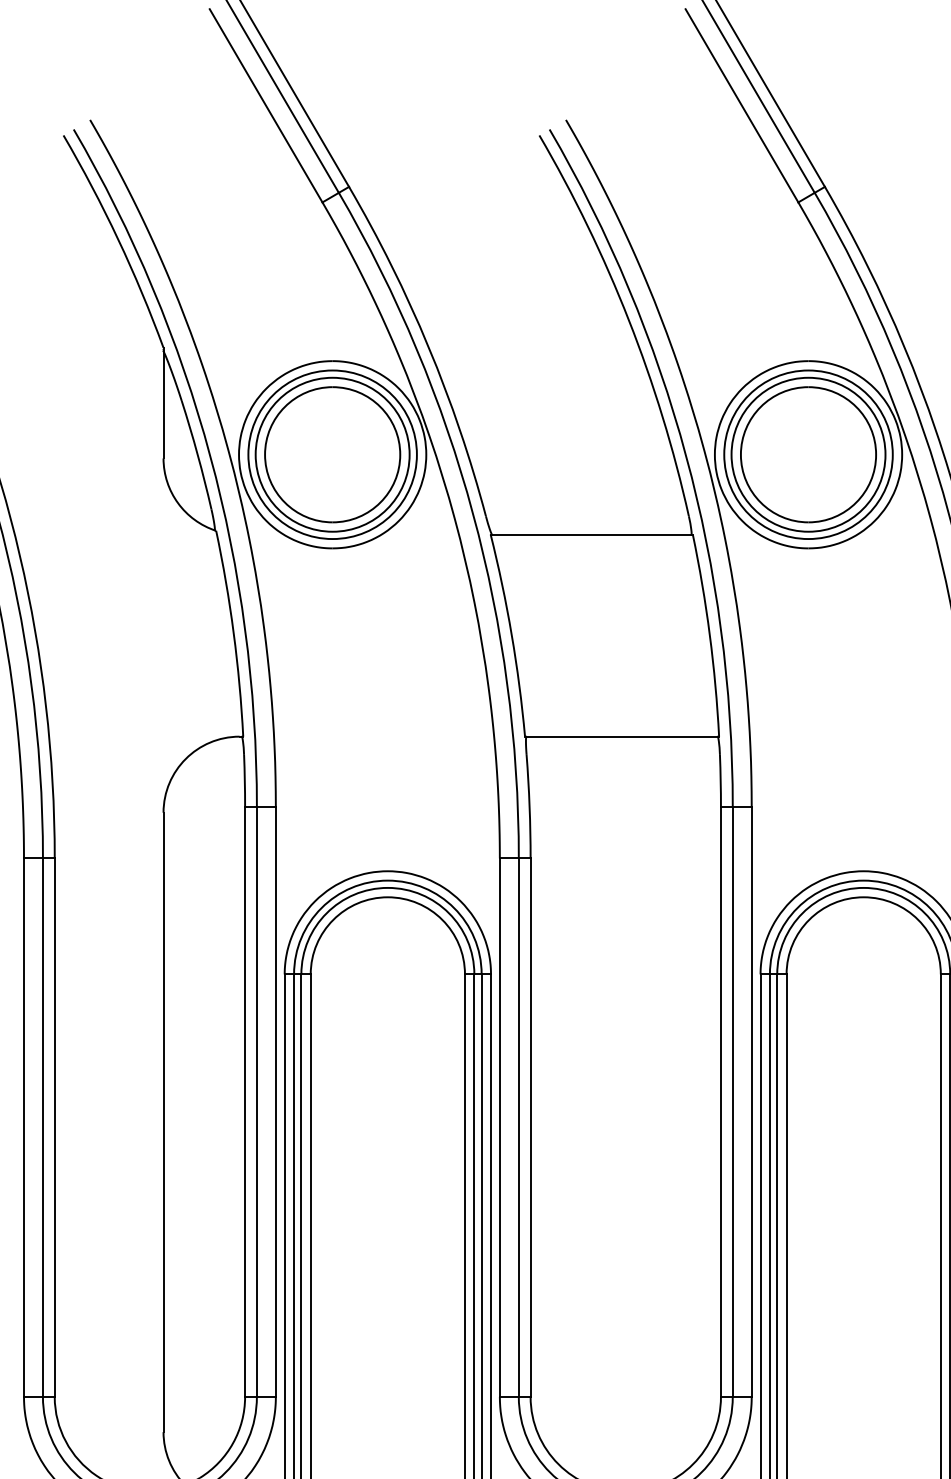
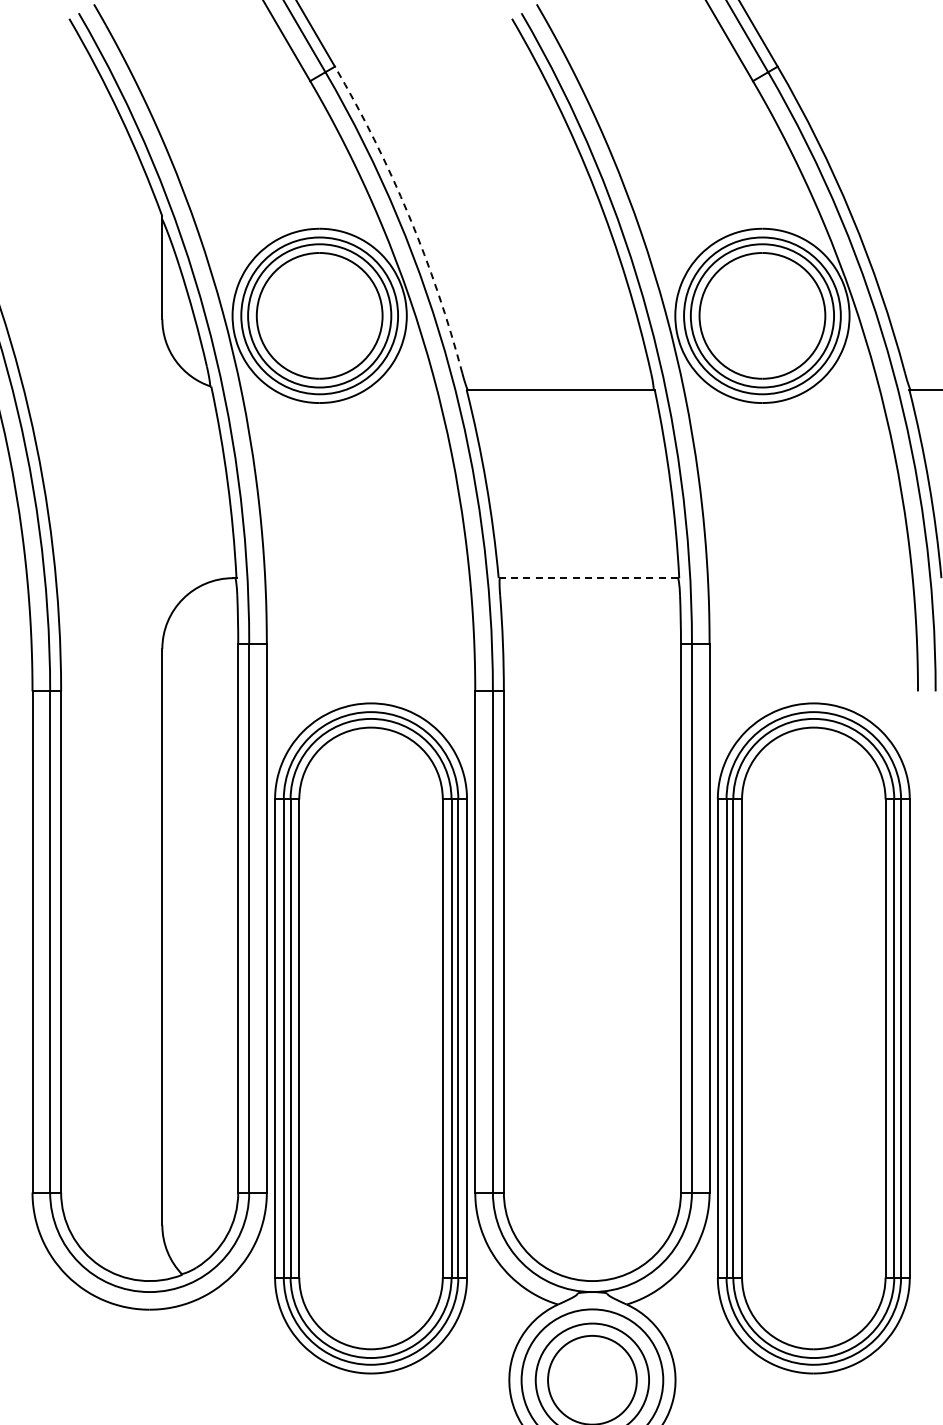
arc: (428, 346) -> (408, 215), solid -> dashed
line: (622, 737) -> (589, 578), solid -> dashed

